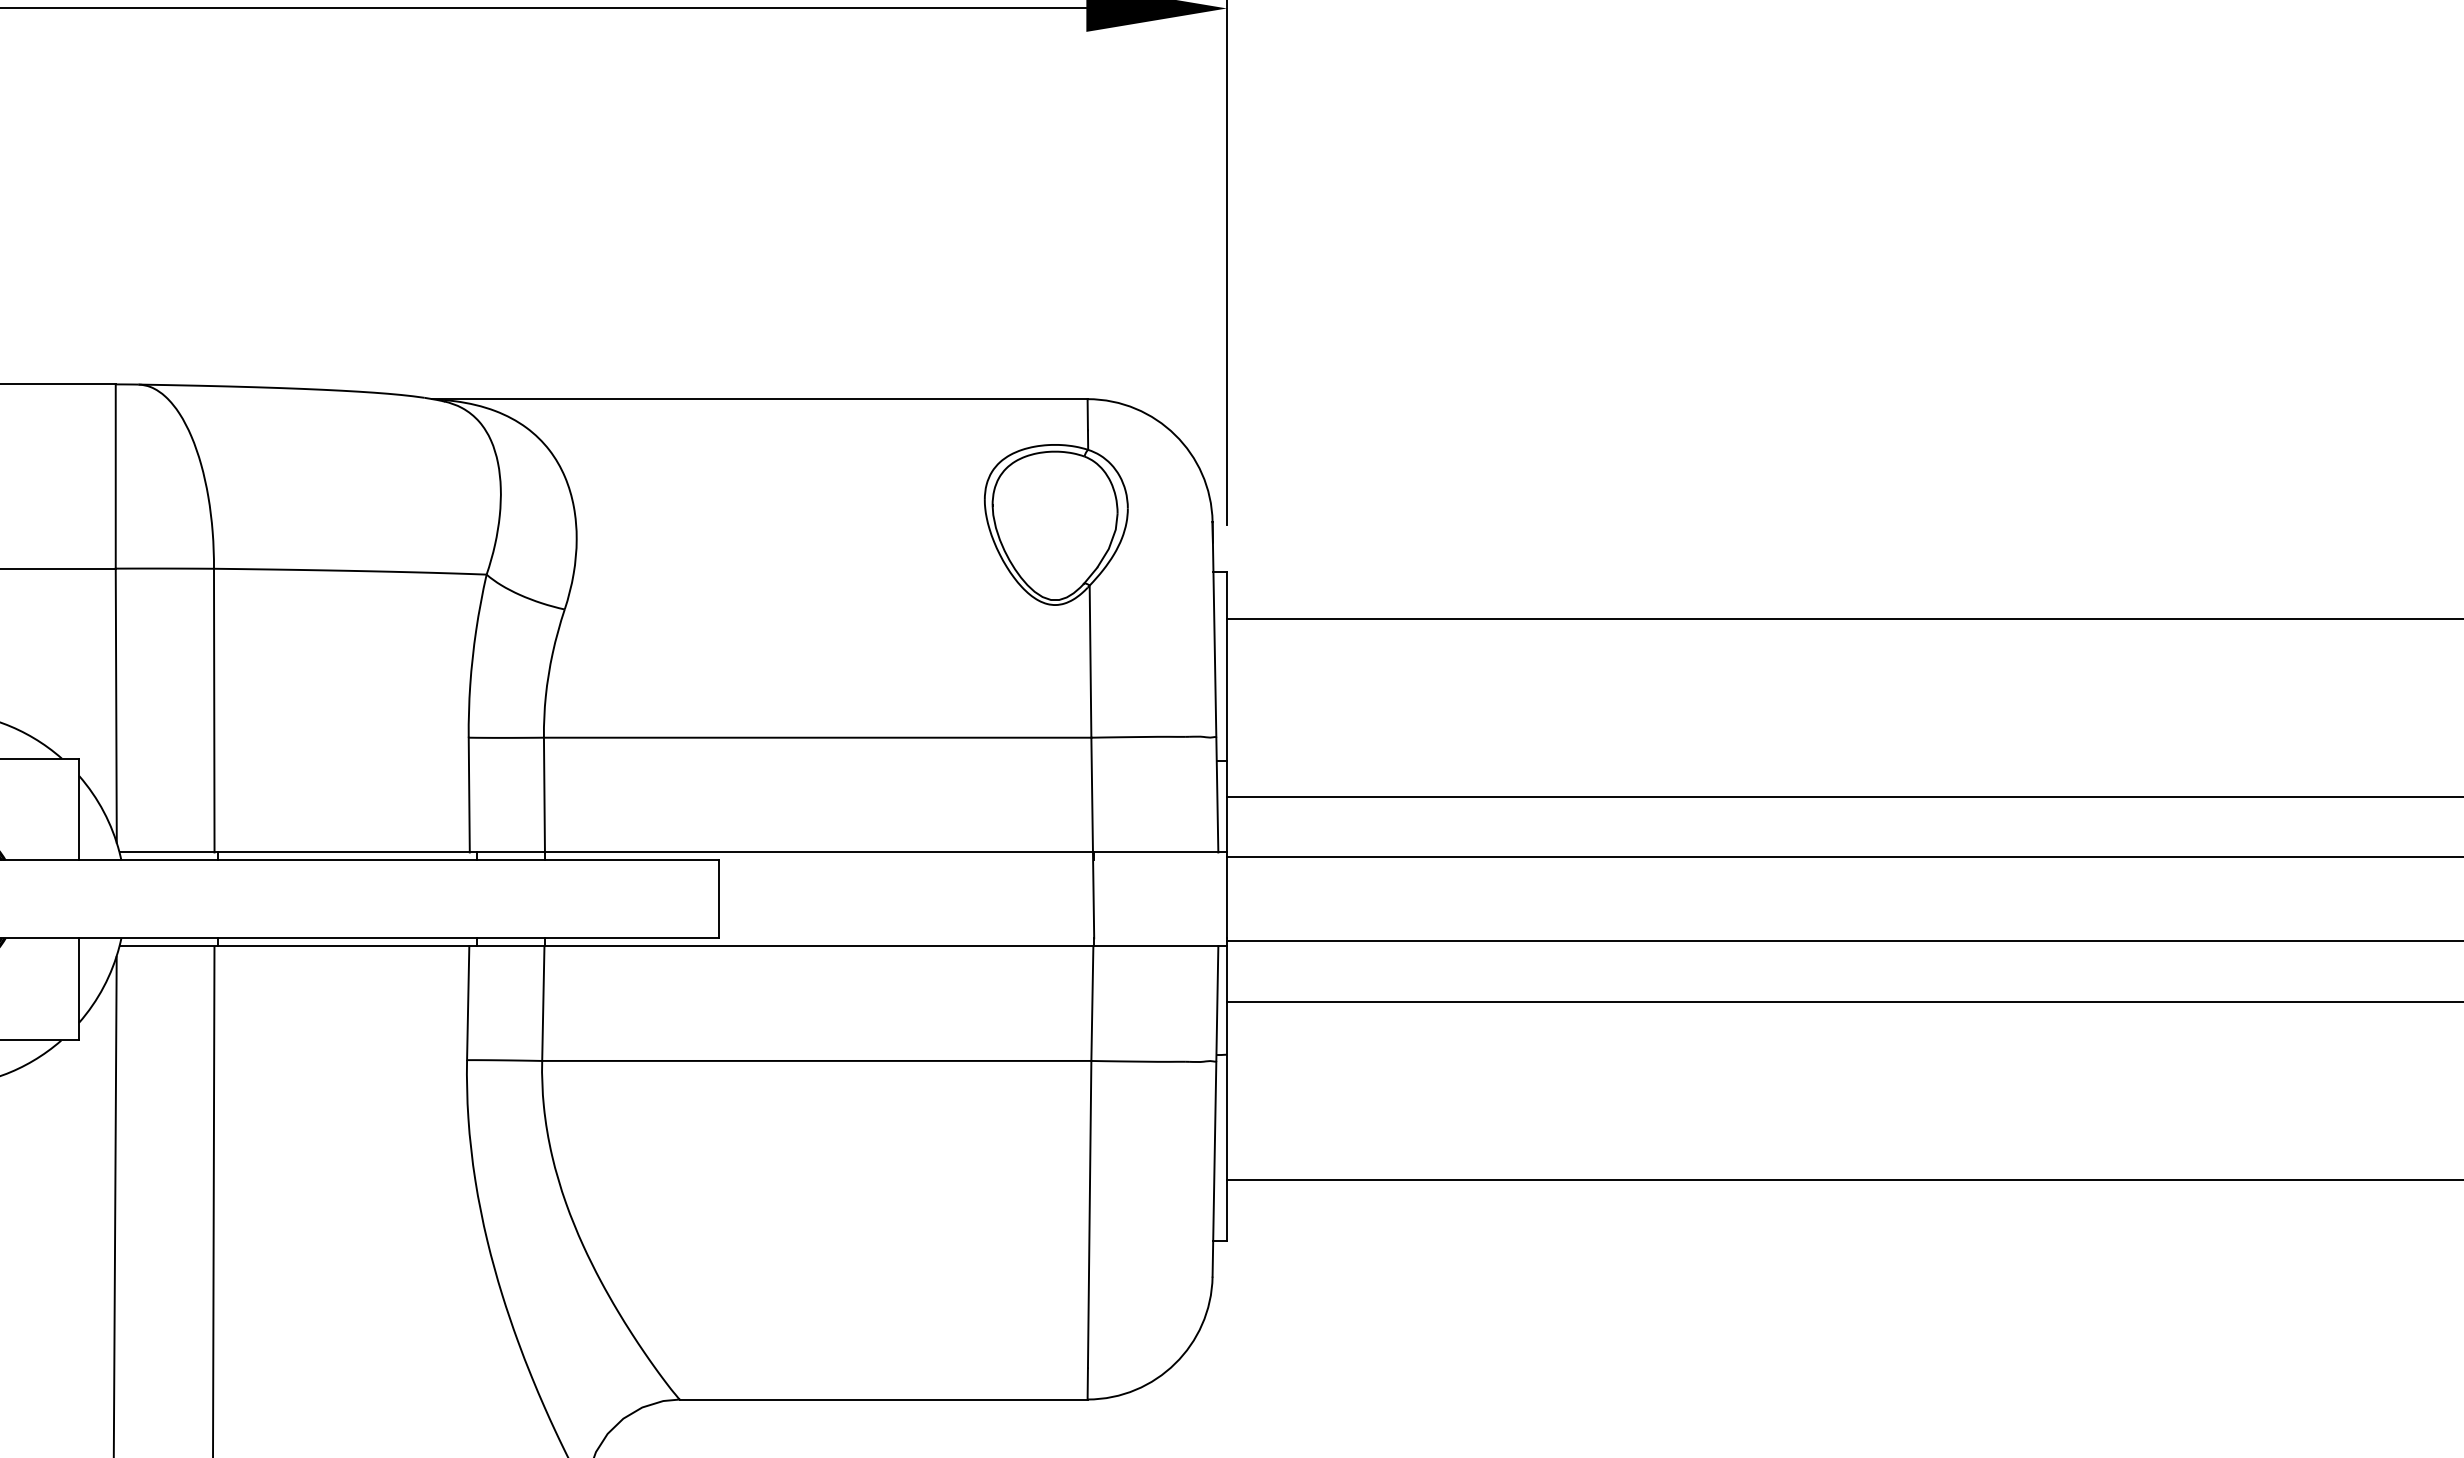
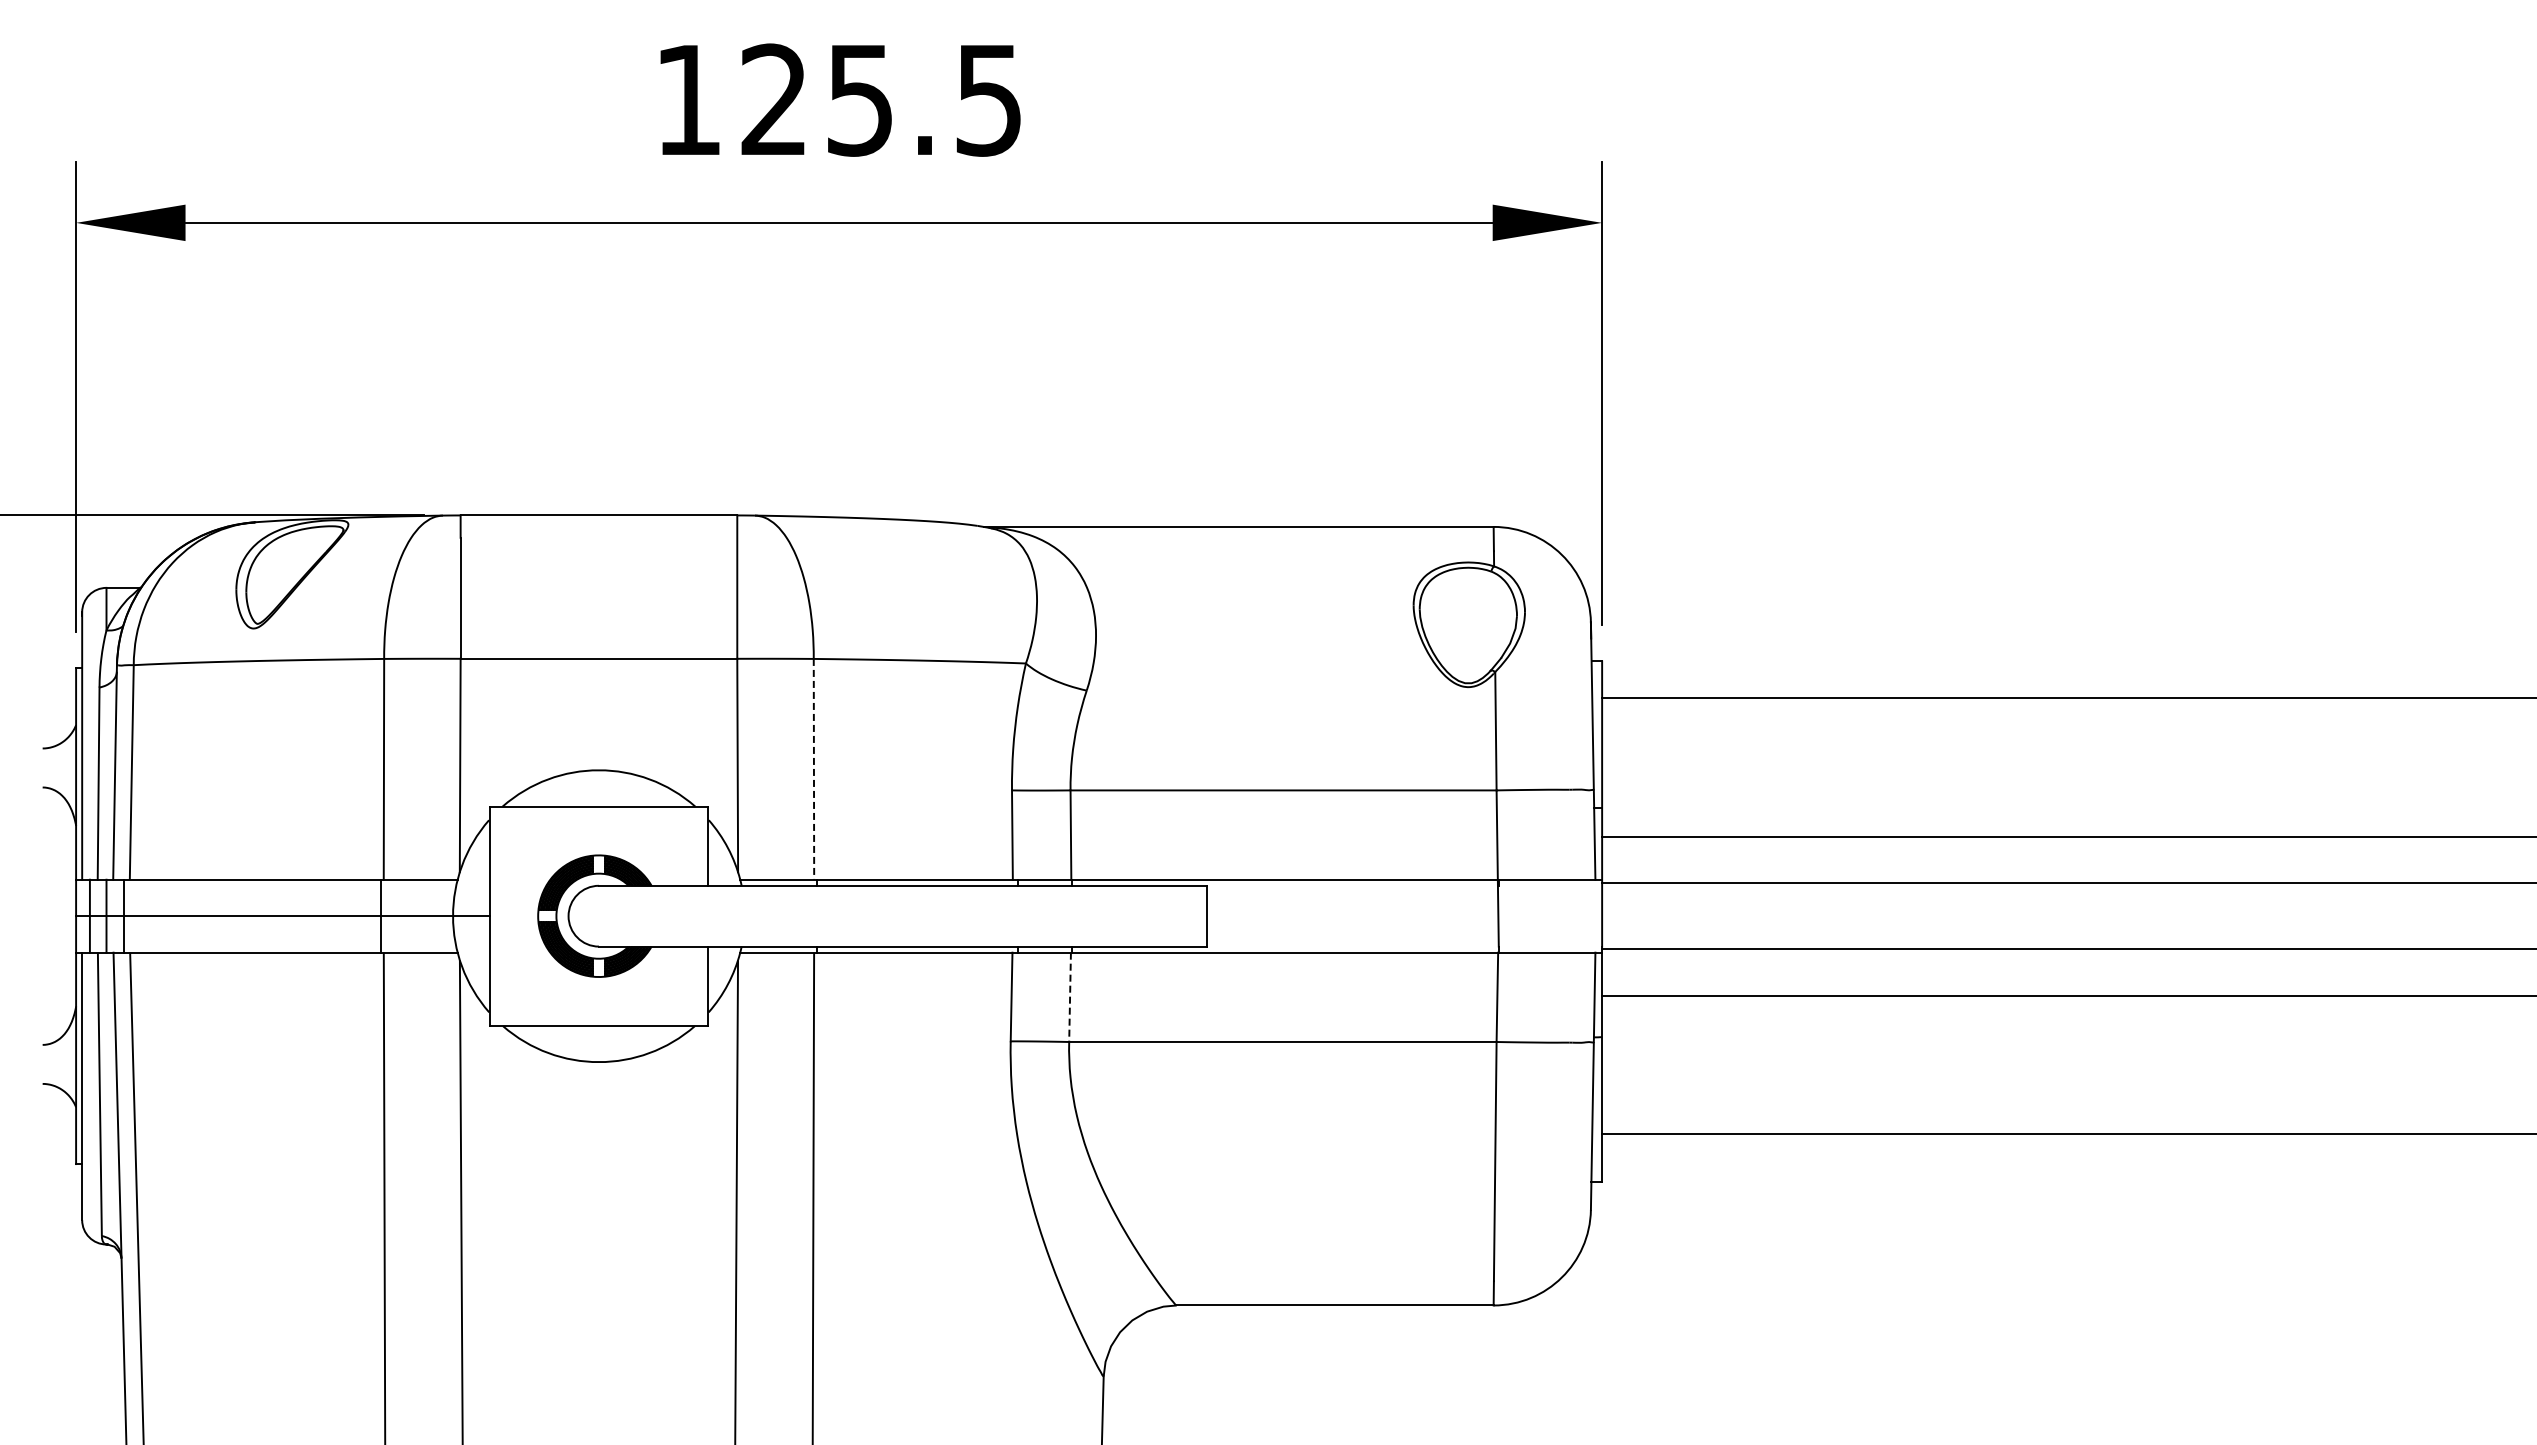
line: (213, 710) -> (813, 769), solid -> dashed
line: (543, 1003) -> (1070, 997), solid -> dashed

